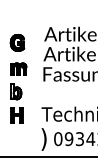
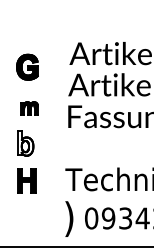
part: (18, 68) -> (29, 107), size x0.7

